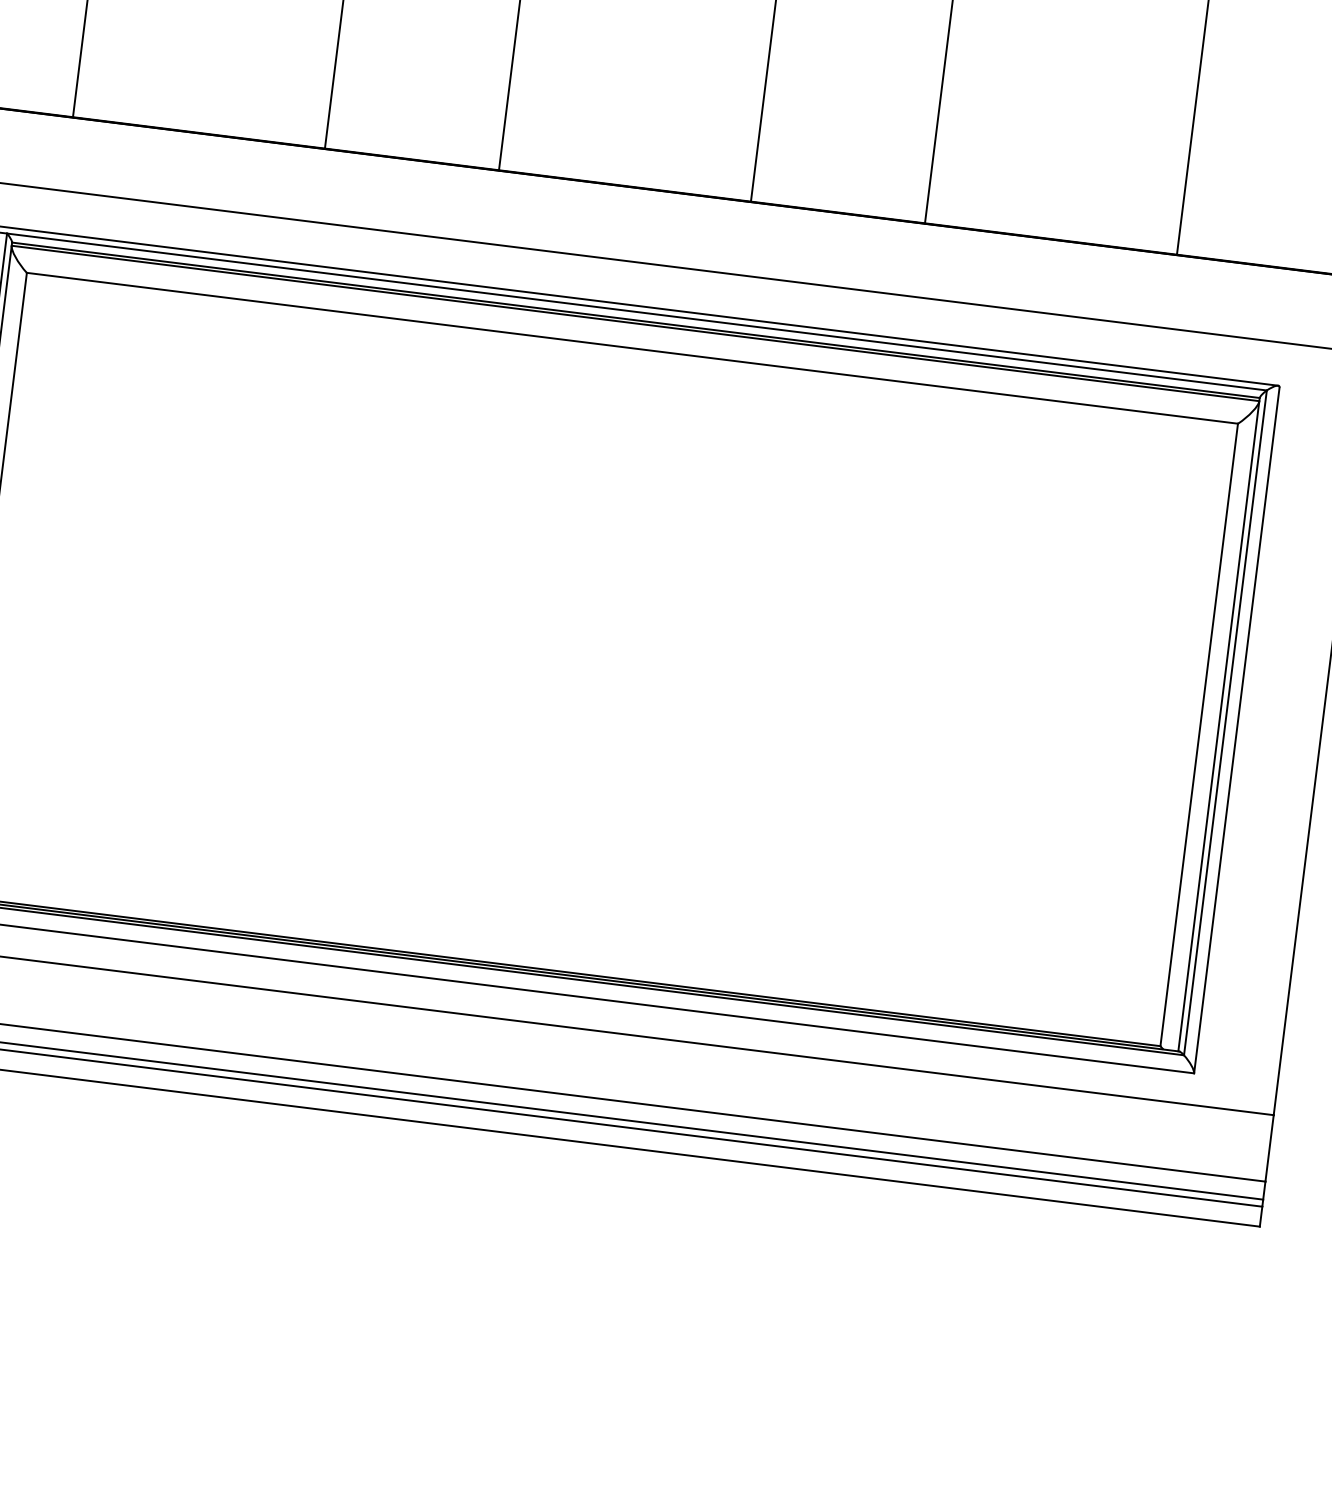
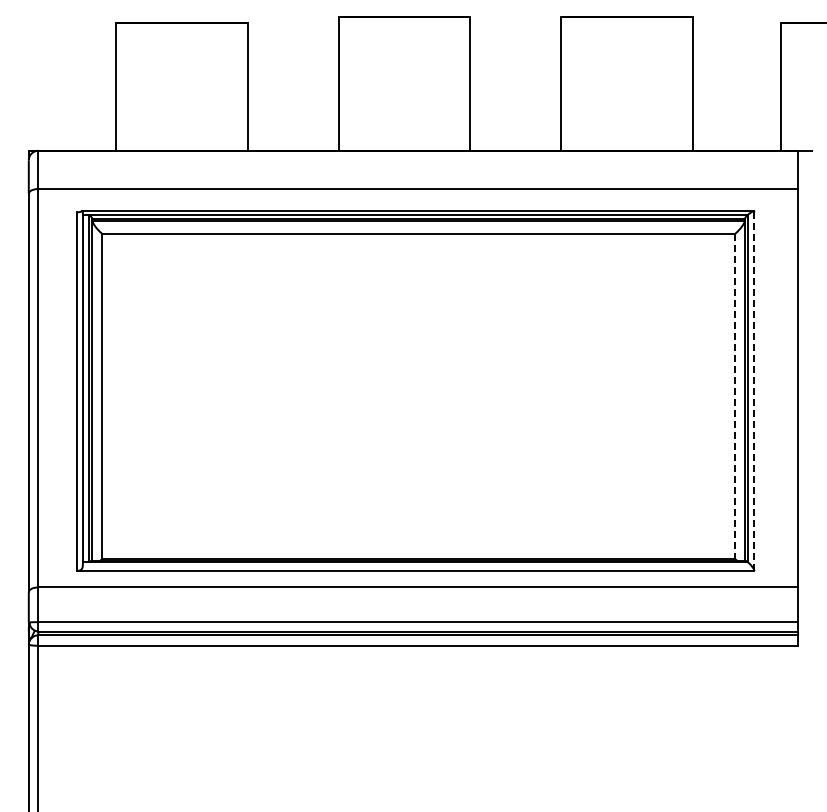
line: (1237, 730) -> (754, 391), solid -> dashed
line: (1199, 735) -> (735, 396), solid -> dashed

